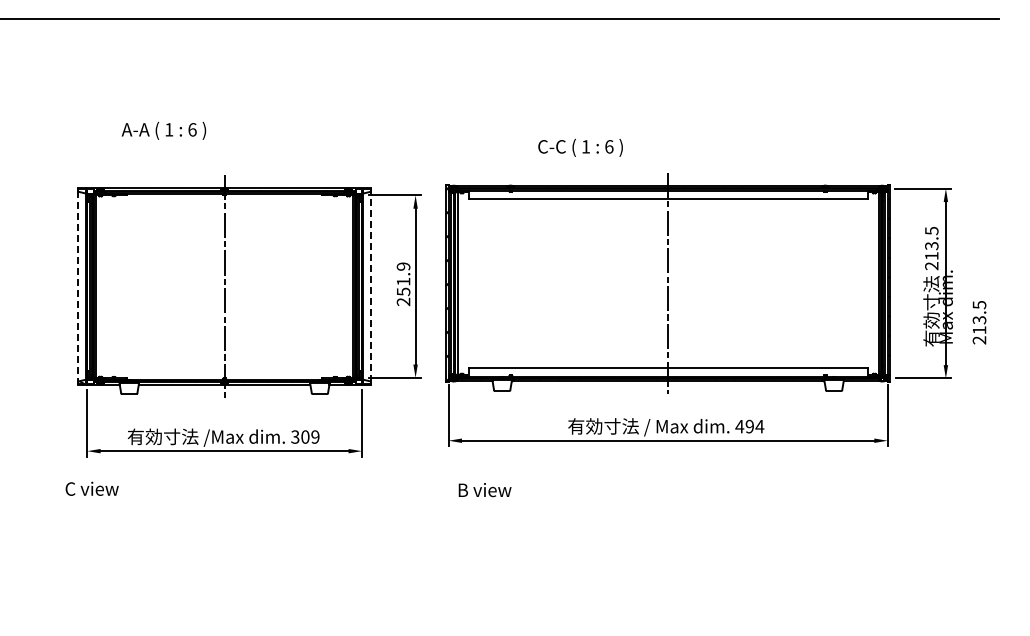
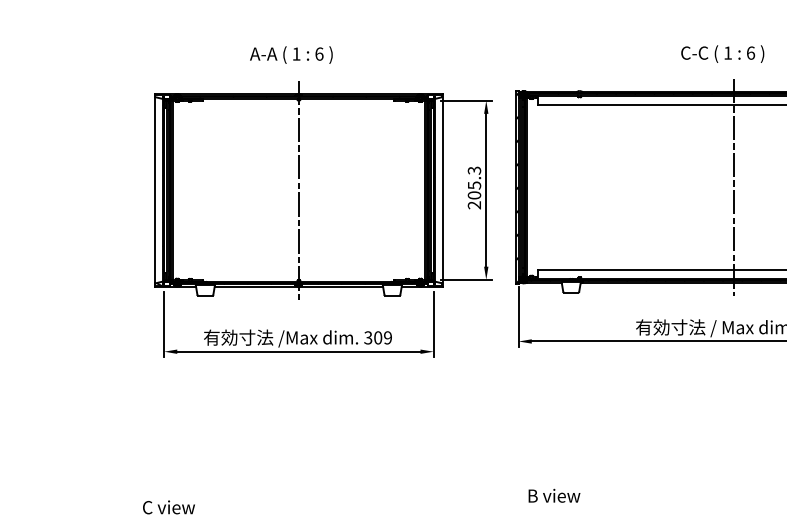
text: (163, 130) -> (290, 54), moved
text: (580, 147) -> (722, 53), moved
text: (403, 279) -> (474, 183), 251.9 -> 205.3
line: (77, 286) -> (154, 190), dashed -> solid
line: (371, 287) -> (443, 191), dashed -> solid
text: (91, 488) -> (168, 507), moved
text: (484, 490) -> (553, 496), moved

